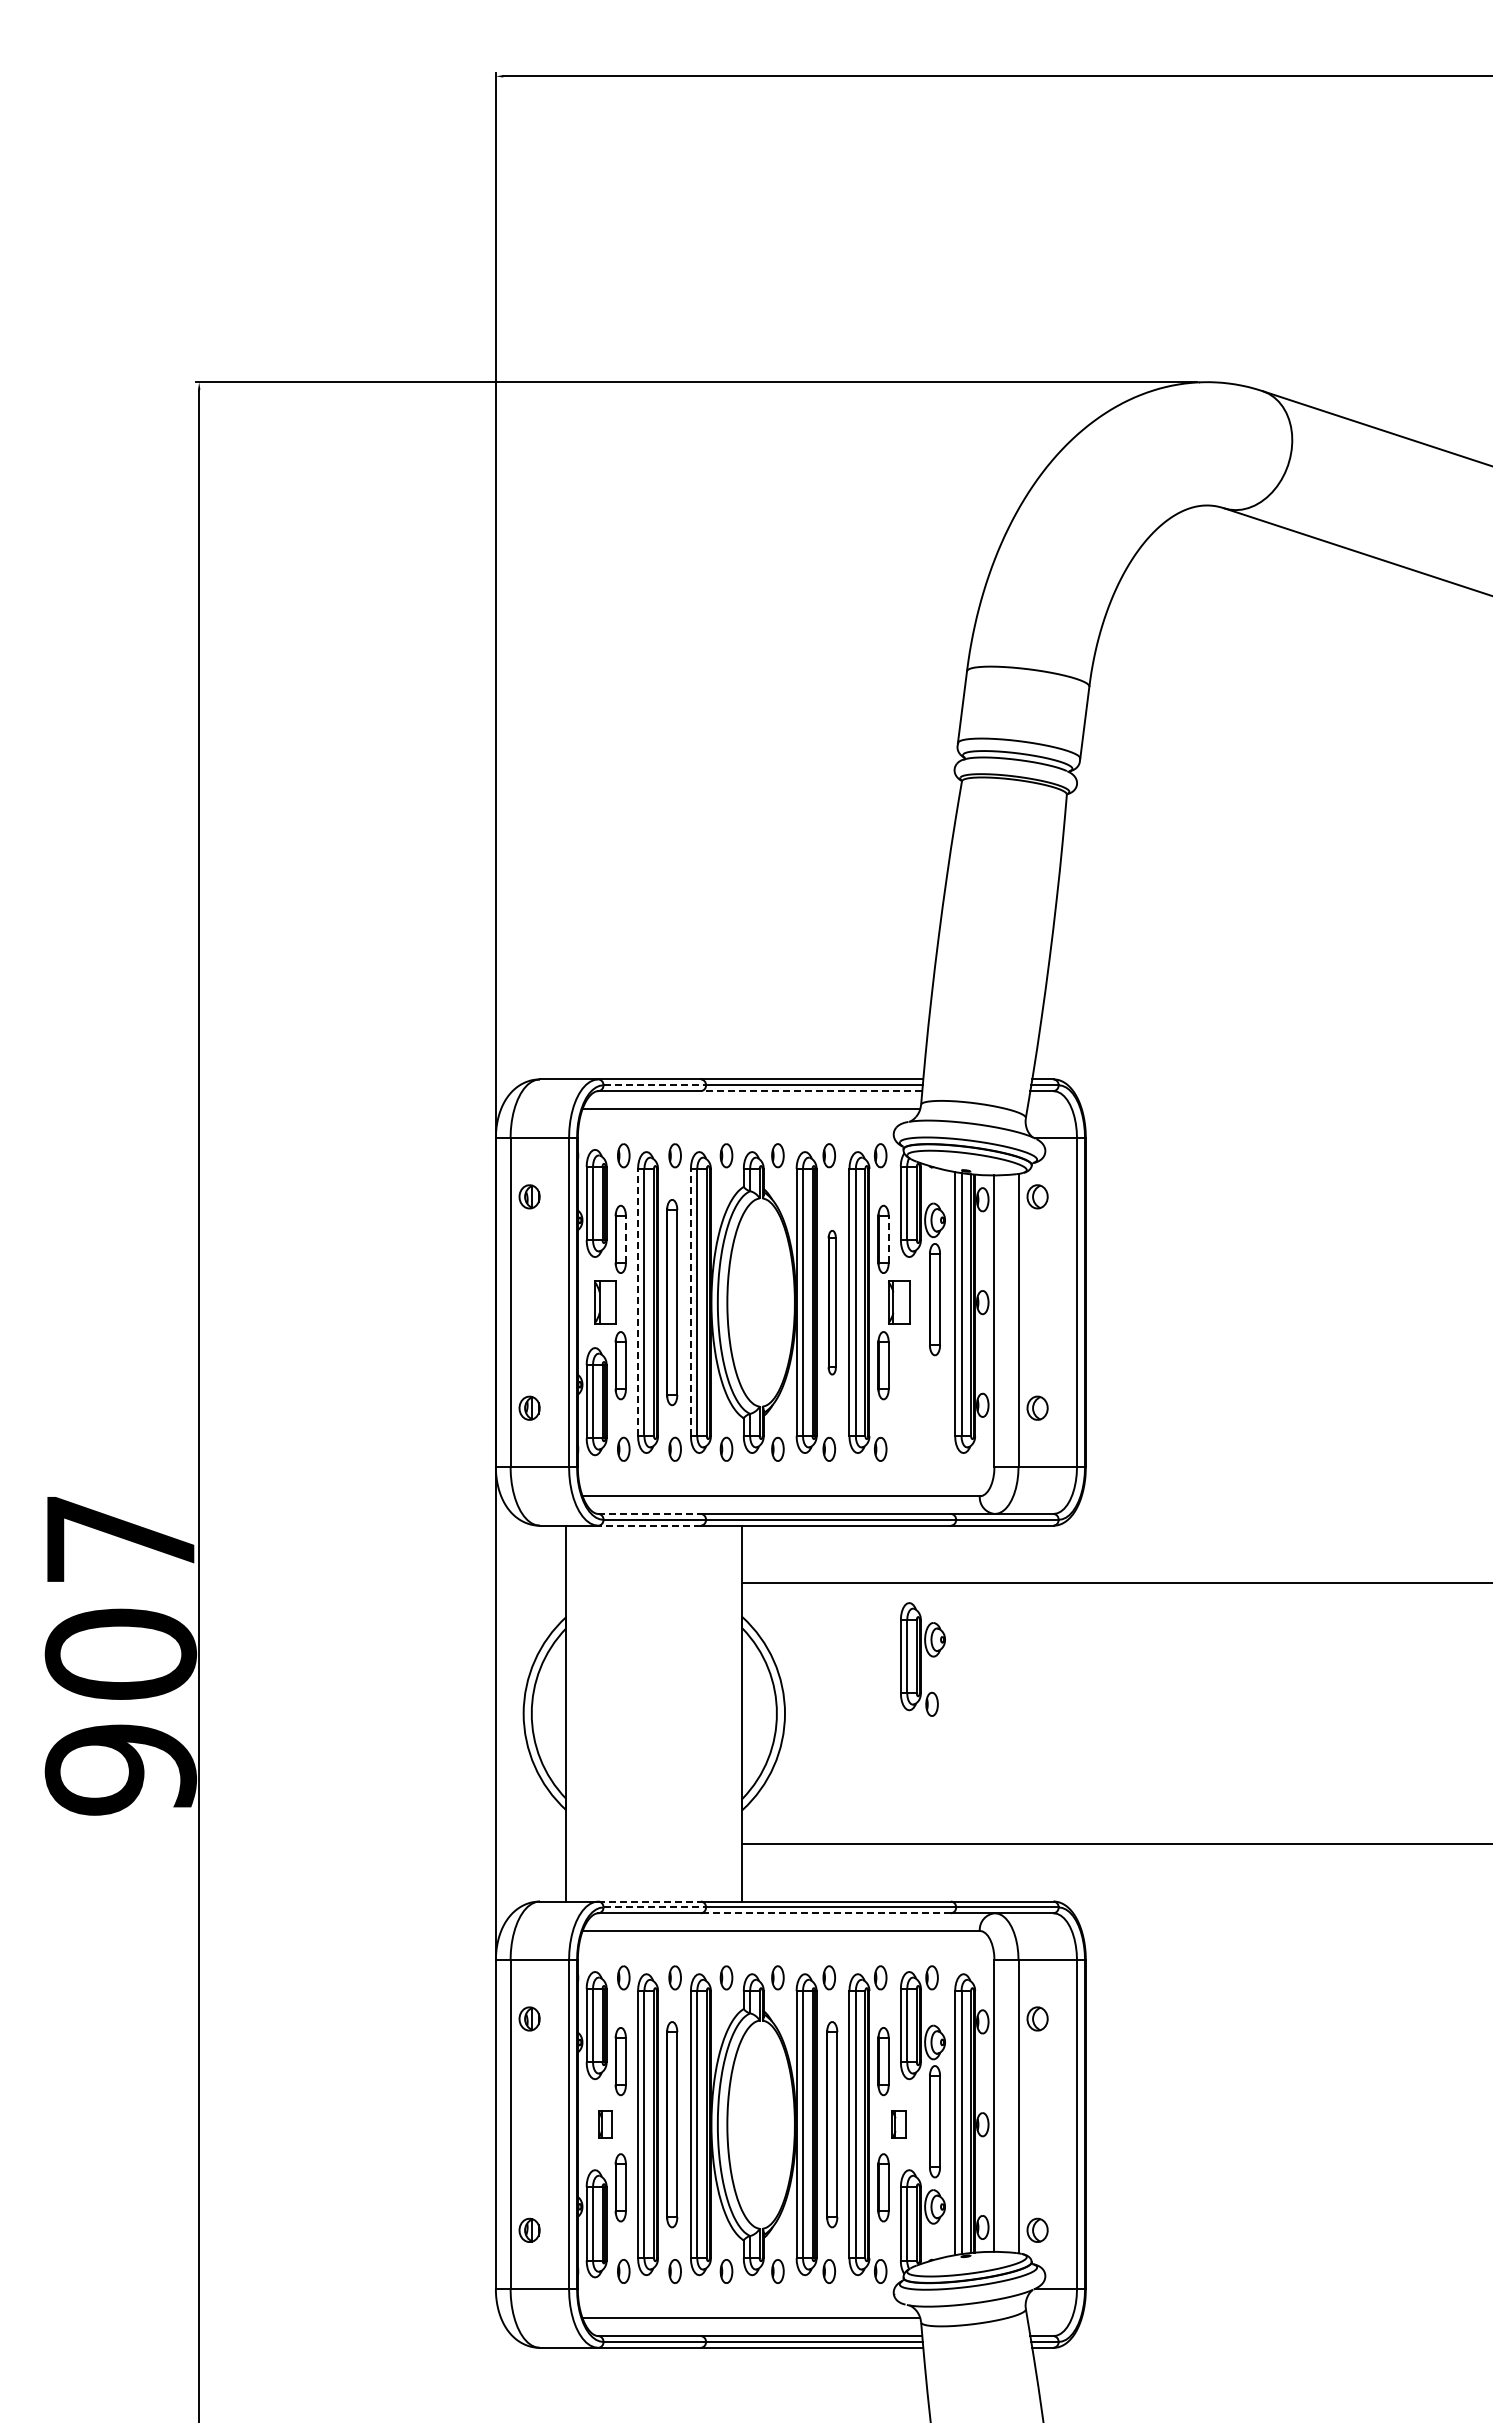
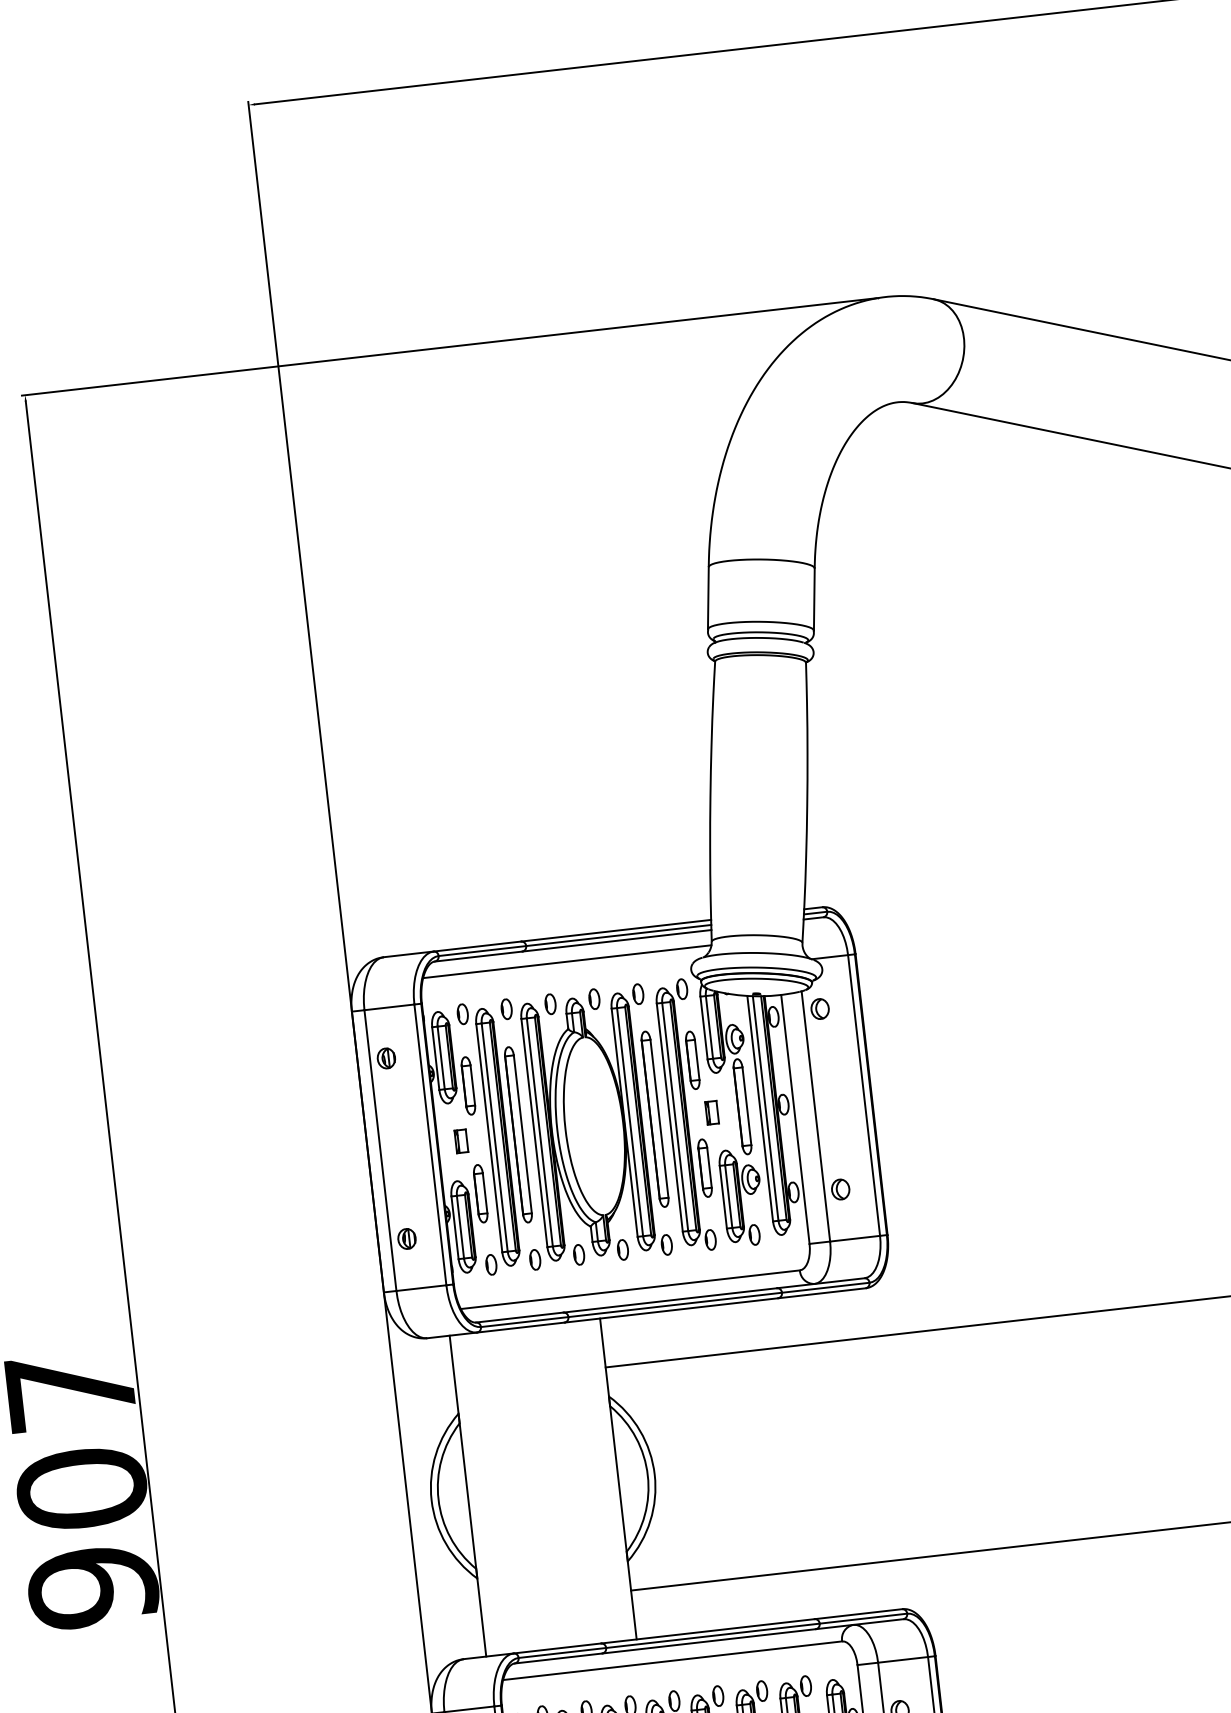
line: (655, 1085) -> (483, 951), dashed -> solid
line: (811, 1091) -> (616, 941), dashed -> solid
line: (625, 1238) -> (472, 1084), dashed -> solid
line: (888, 1238) -> (696, 1059), dashed -> solid
part: (605, 1302) -> (461, 1141), size x0.62
line: (638, 1302) -> (489, 1138), dashed -> solid
line: (690, 1302) -> (534, 1133), dashed -> solid
part: (832, 1302) -> (655, 1119), size x1.43
part: (898, 1302) -> (711, 1112), size x0.62
line: (650, 1513) -> (520, 1317), dashed -> solid
line: (649, 1525) -> (520, 1327), dashed -> solid
part: (922, 1659) -> (742, 1197), moved
line: (650, 1901) -> (558, 1648), dashed -> solid
line: (655, 1907) -> (563, 1652), dashed -> solid
line: (825, 1913) -> (708, 1641), dashed -> solid

